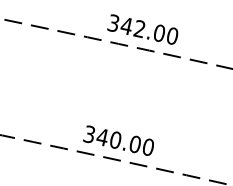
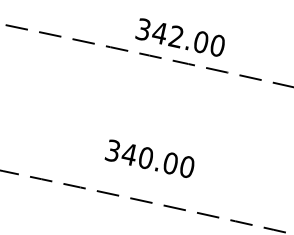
text: (118, 140) -> (149, 158), moved

